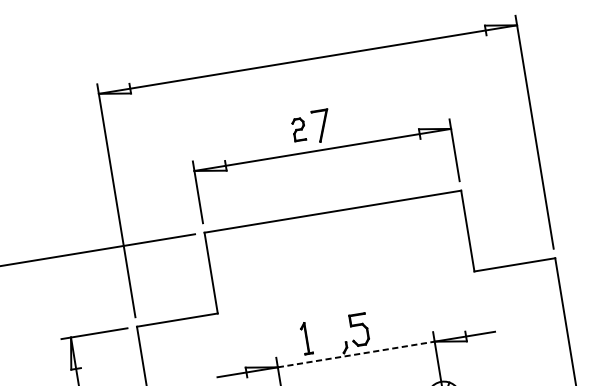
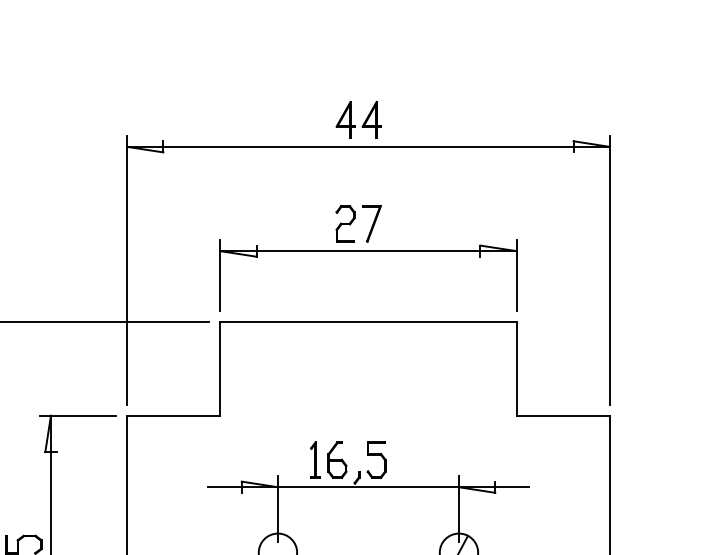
part: (300, 38) -> (364, 121), added
part: (298, 129) -> (345, 223), size x1.43
part: (325, 334) -> (337, 459), added
line: (356, 354) -> (368, 487), dashed -> solid

